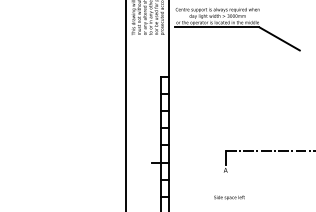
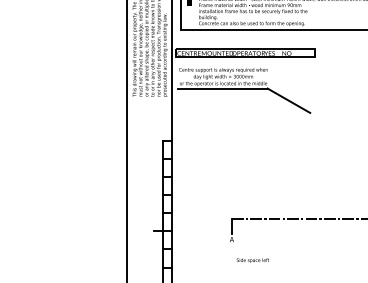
text: (229, 197) -> (252, 260), moved

